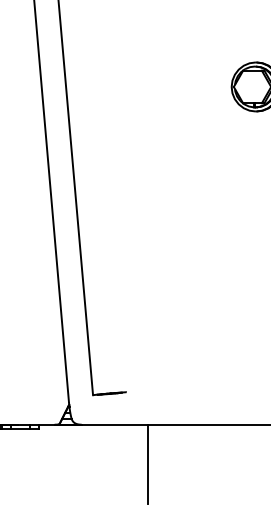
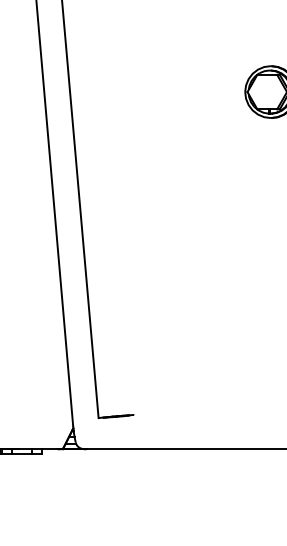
line: (147, 464) -> (156, 491), removed

